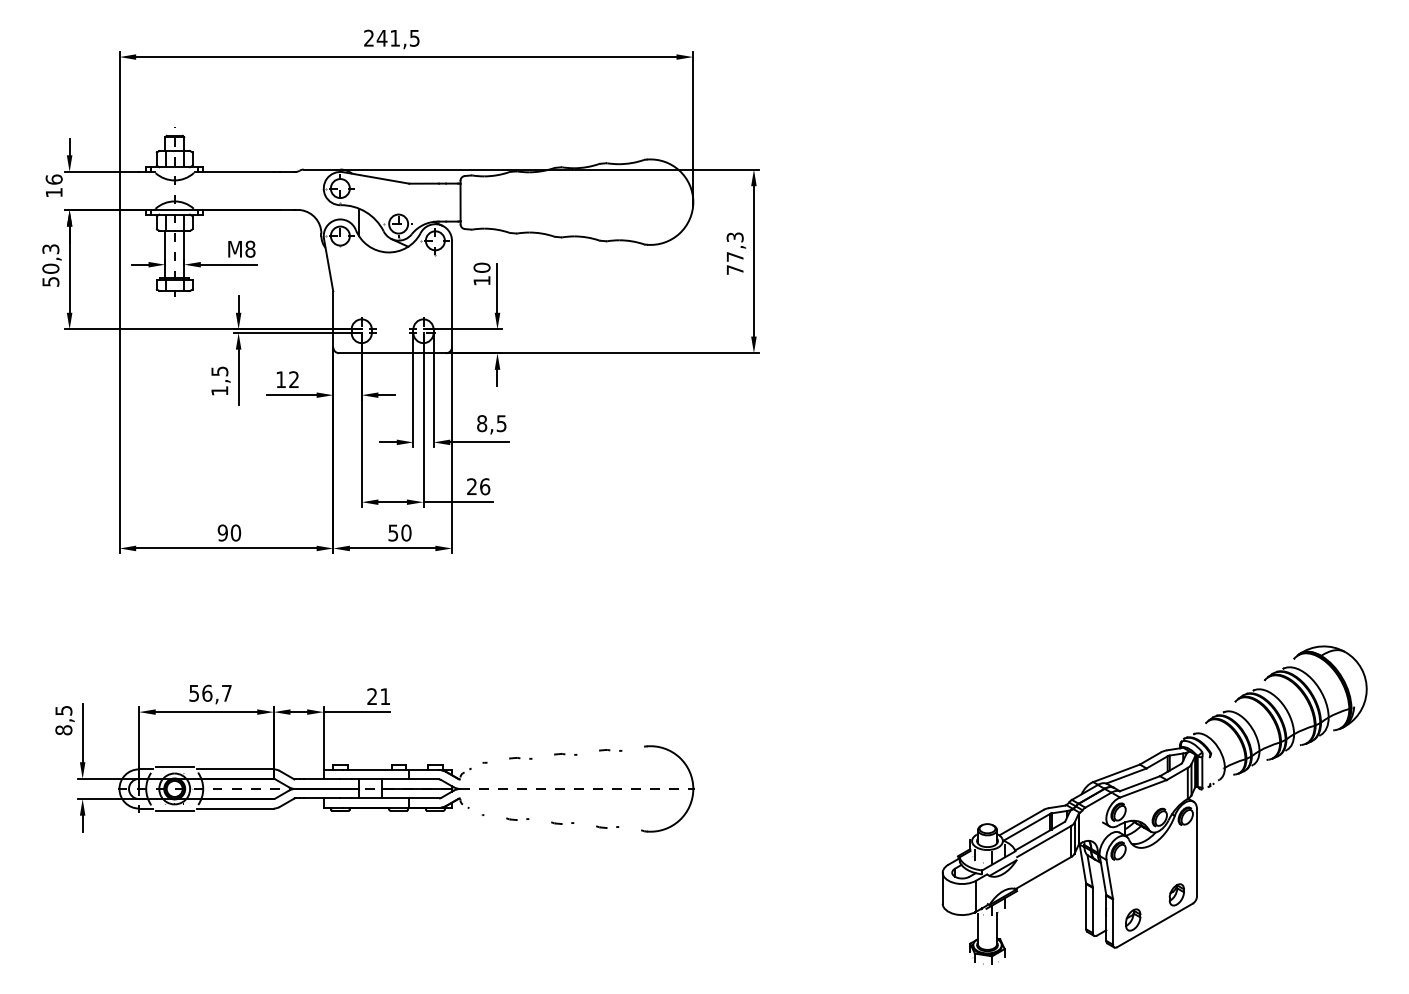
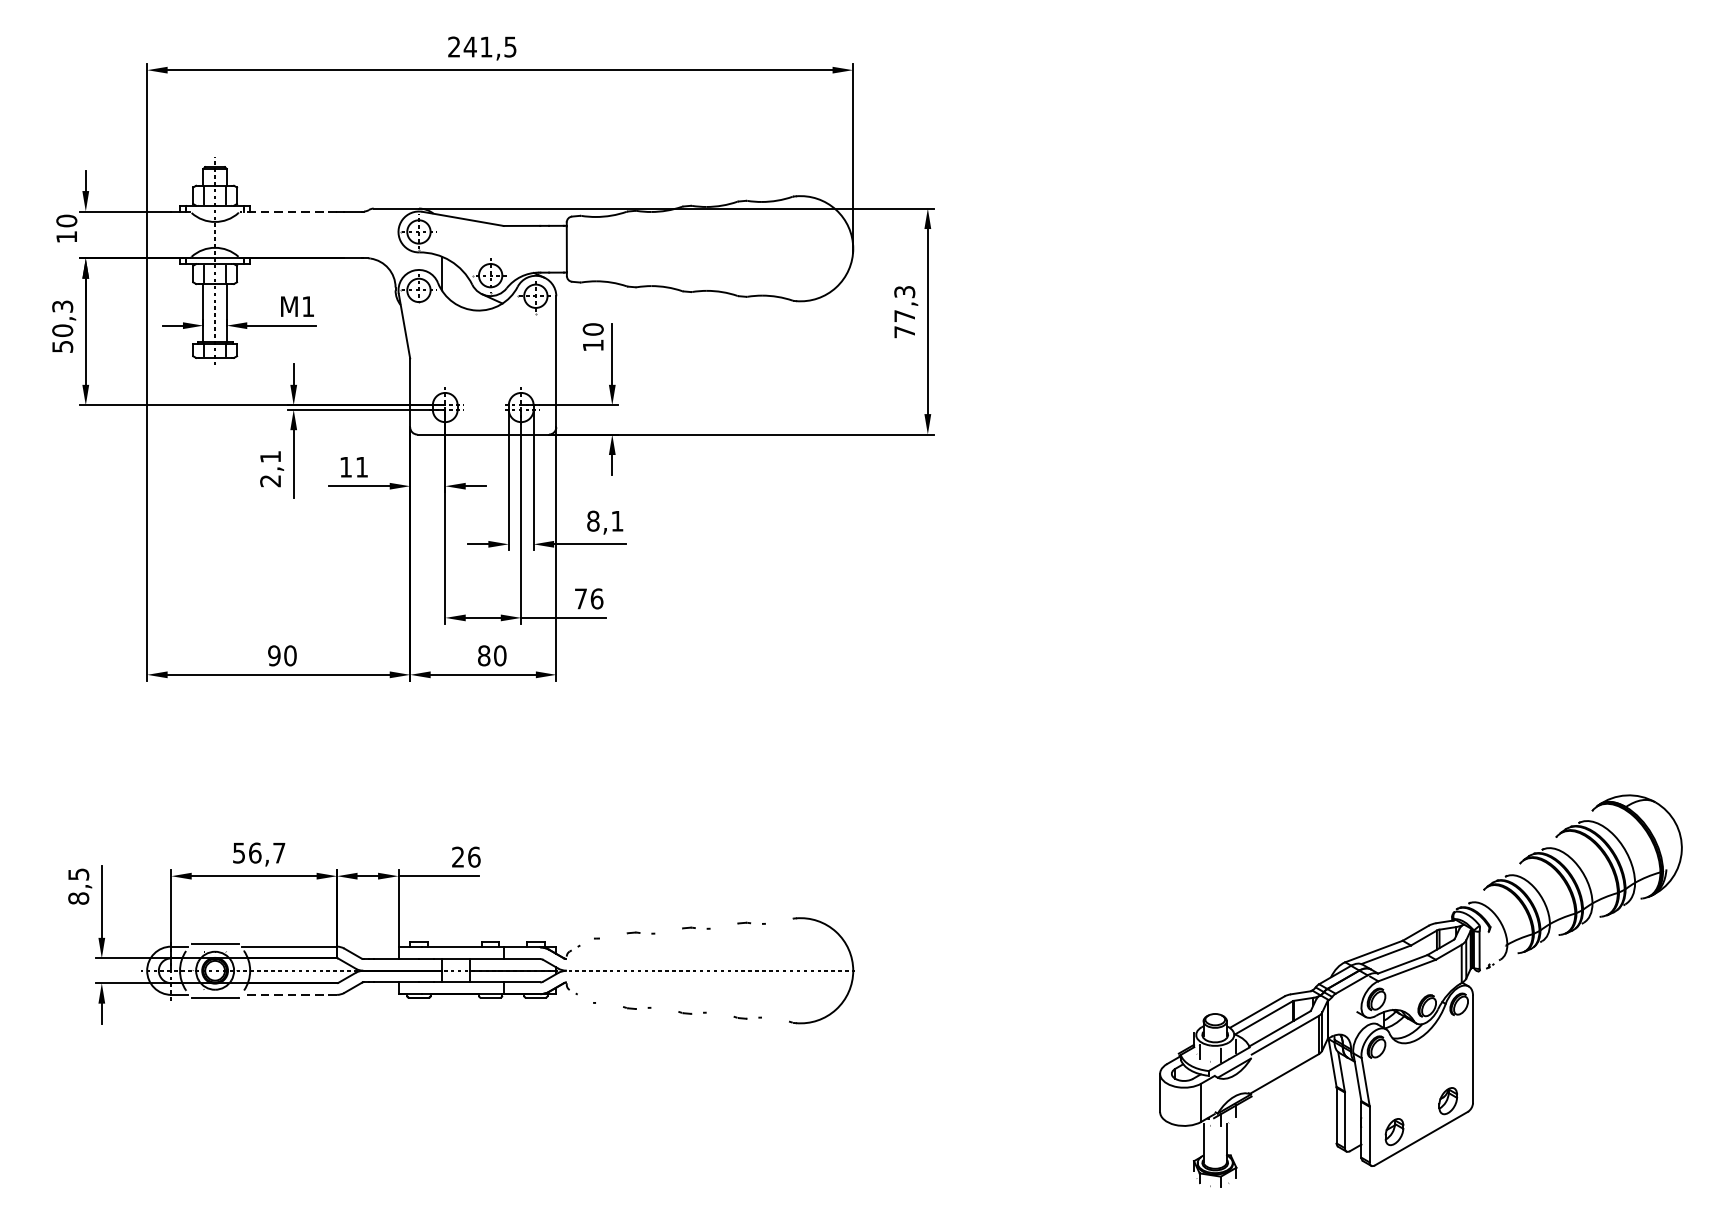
line: (233, 171) -> (287, 210), solid -> dashed
text: (53, 179) -> (65, 220), 16 -> 10
text: (250, 248) -> (308, 305), M8 -> M1
text: (293, 379) -> (361, 466), 12 -> 11
text: (219, 380) -> (270, 468), 1,5 -> 2,1
text: (501, 423) -> (617, 521), 8,5 -> 8,1
text: (471, 486) -> (580, 598), 26 -> 76
text: (393, 532) -> (484, 655), 50 -> 80
text: (385, 696) -> (474, 856), 21 -> 26
line: (235, 808) -> (289, 994), solid -> dashed

